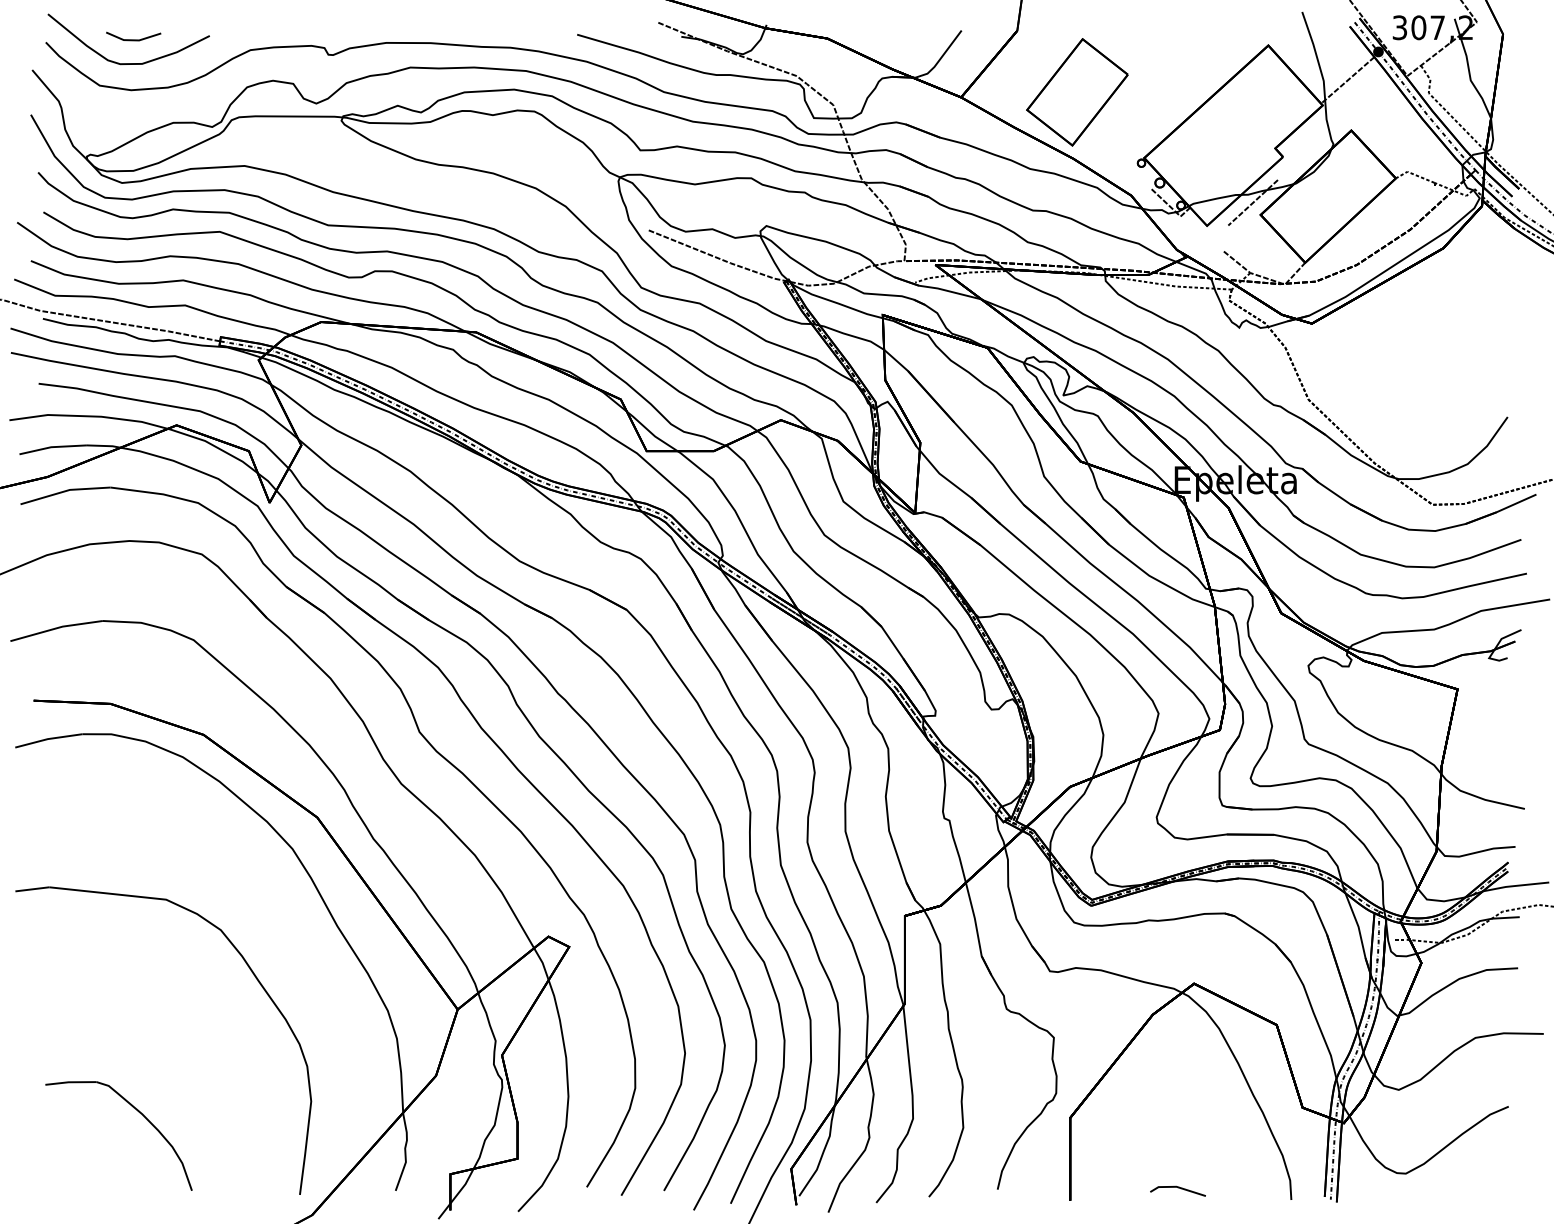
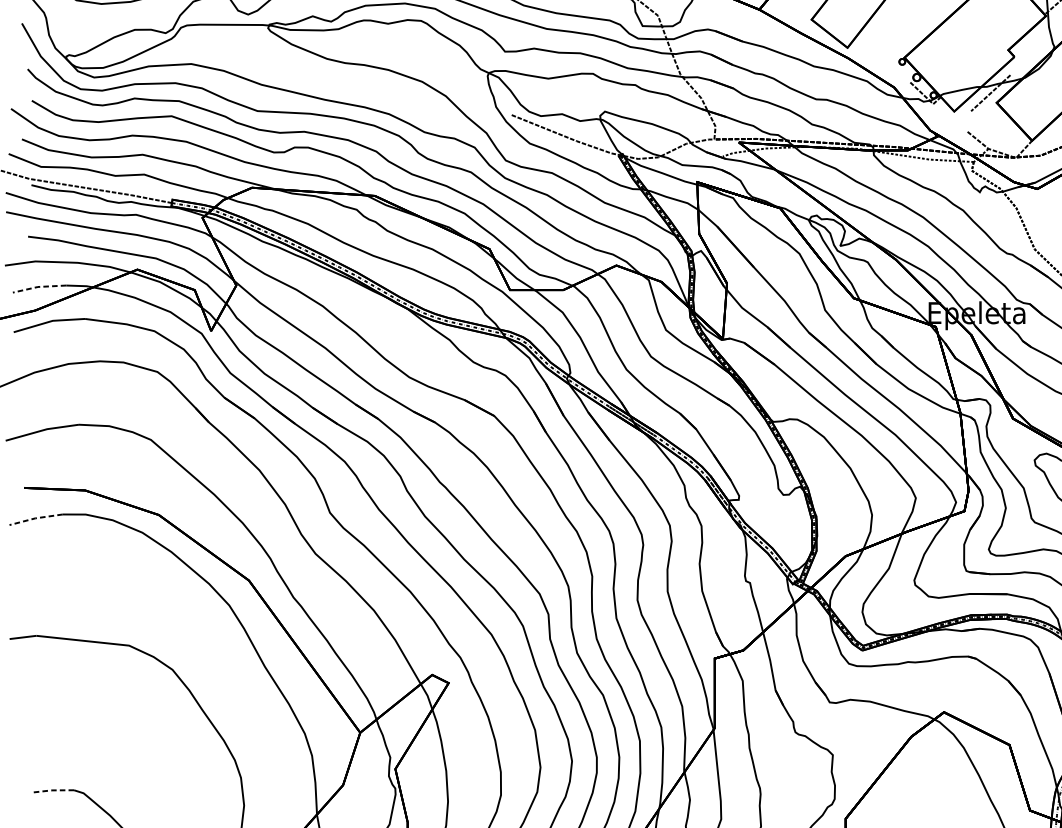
line: (52, 447) -> (39, 287), solid -> dashed
line: (47, 739) -> (35, 518), solid -> dashed
line: (70, 1082) -> (53, 790), solid -> dashed

